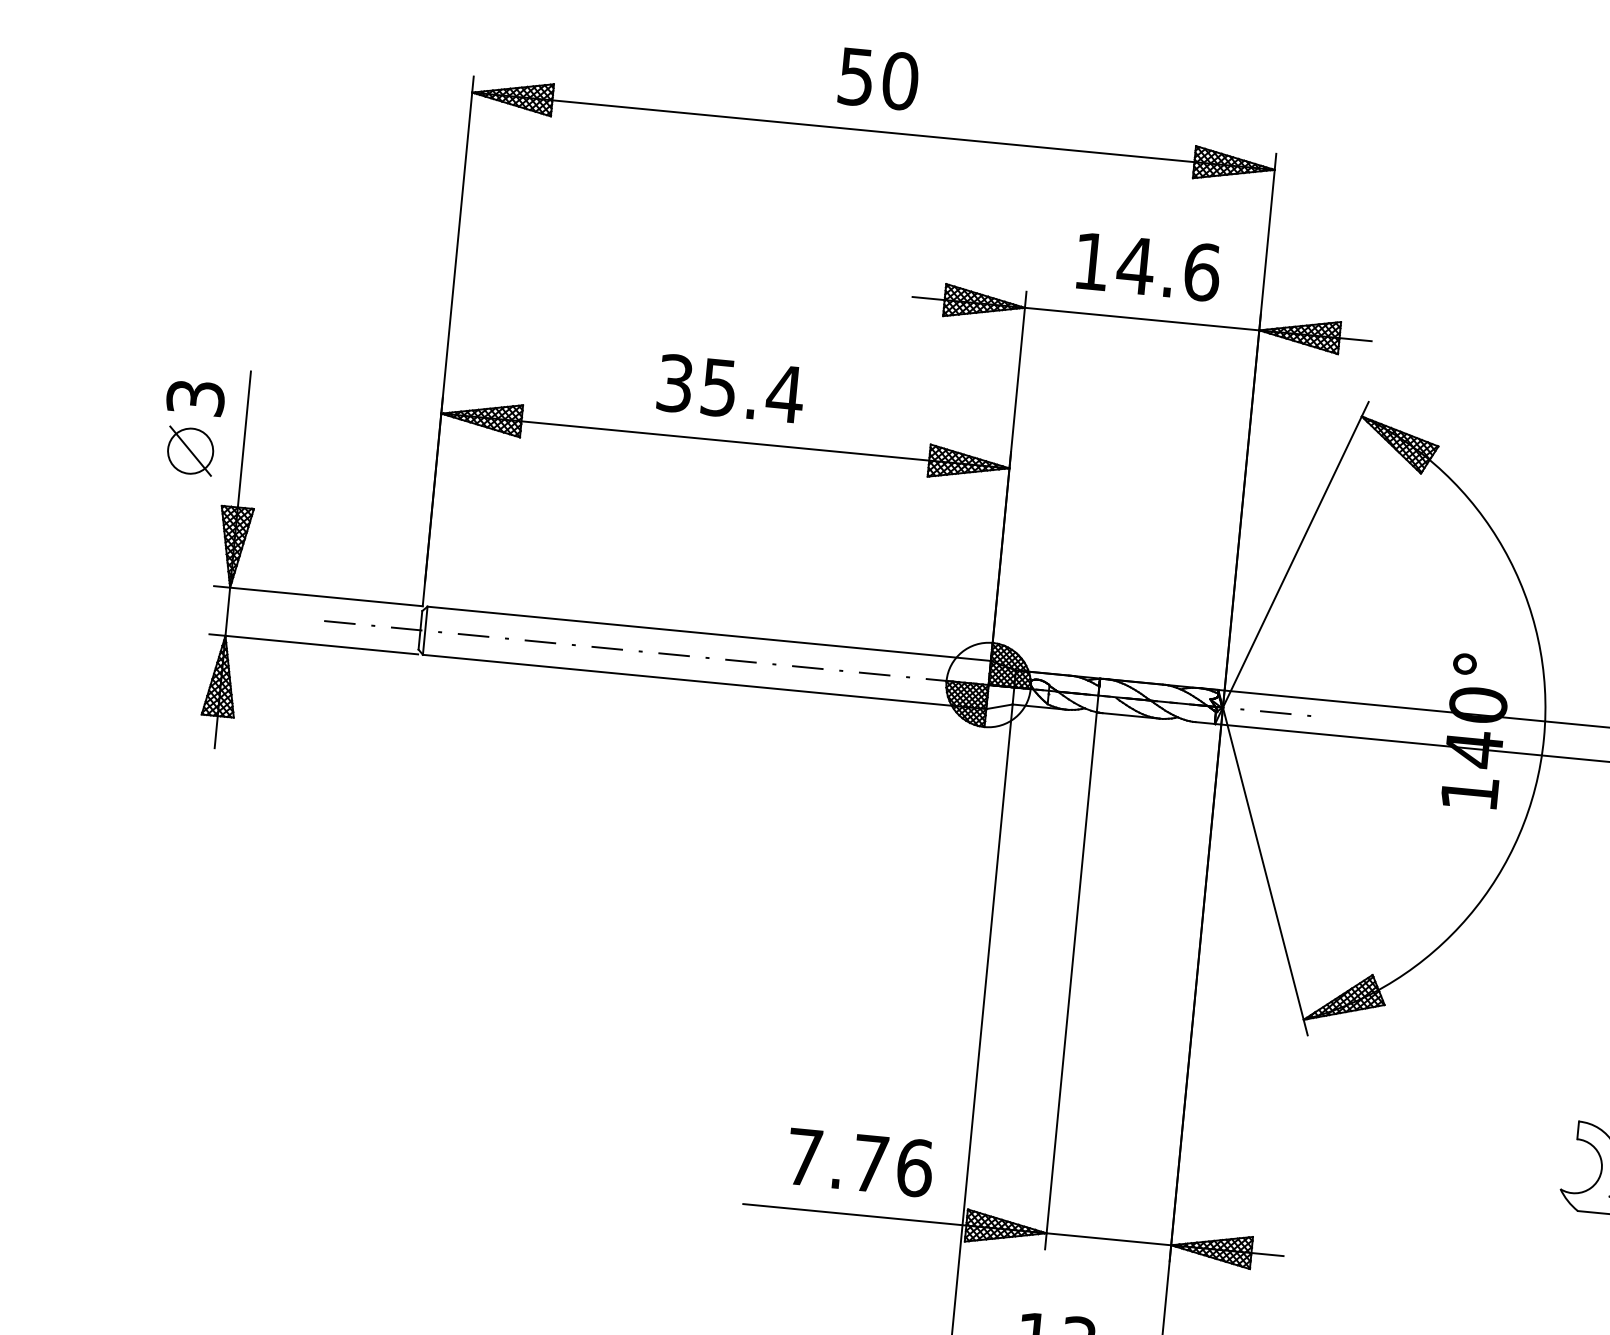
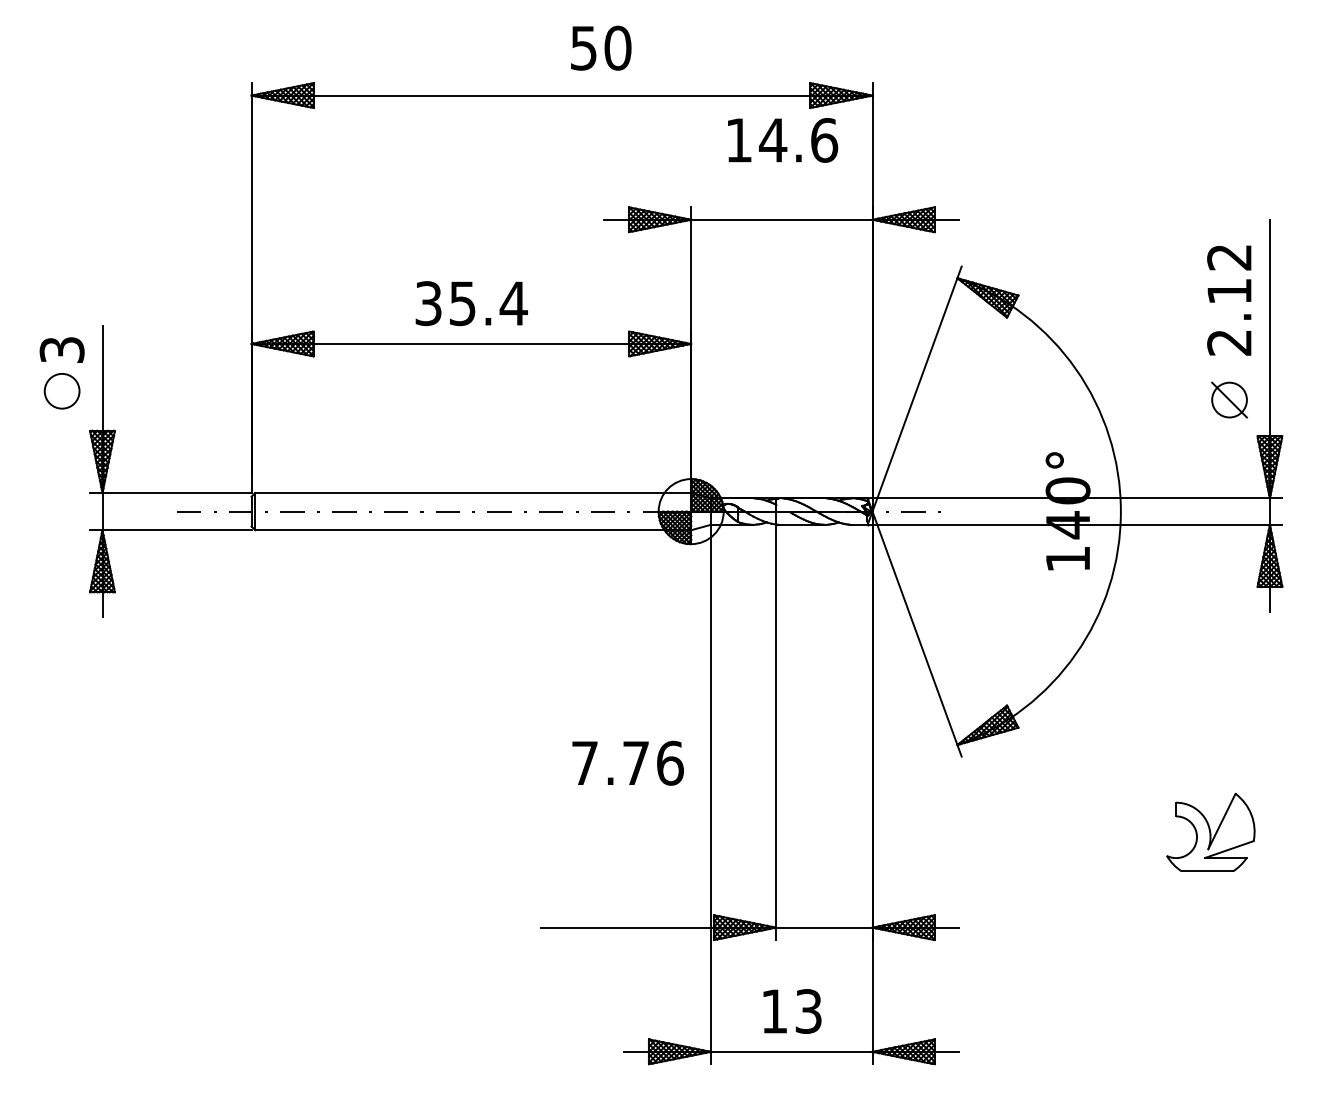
text: (879, 78) -> (601, 47), moved
text: (1149, 267) -> (783, 140), moved
line: (189, 450) -> (61, 390), removed
text: (859, 1161) -> (627, 762), moved

